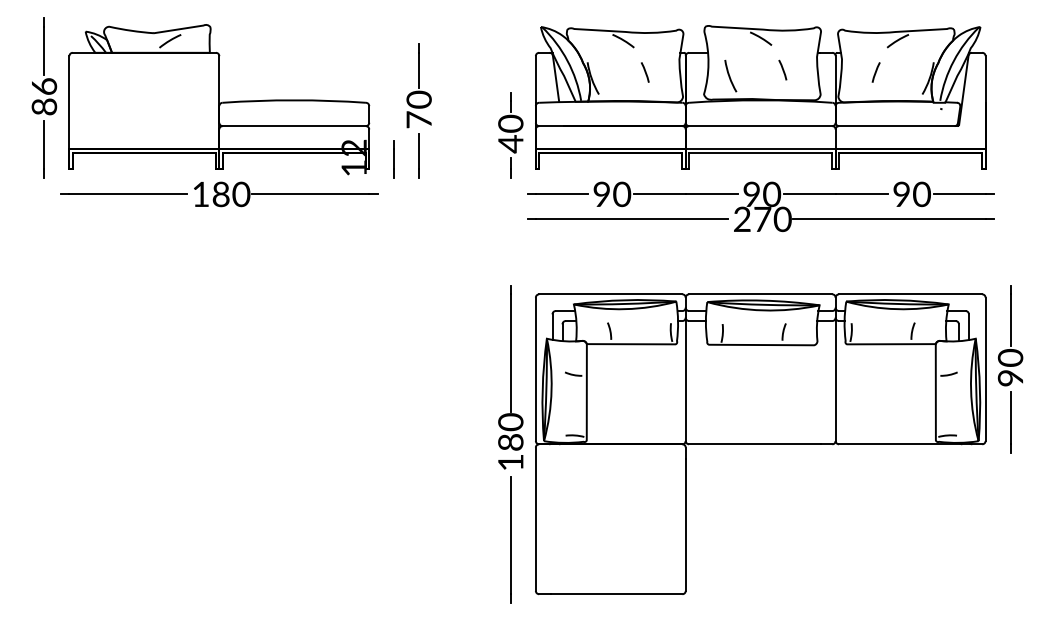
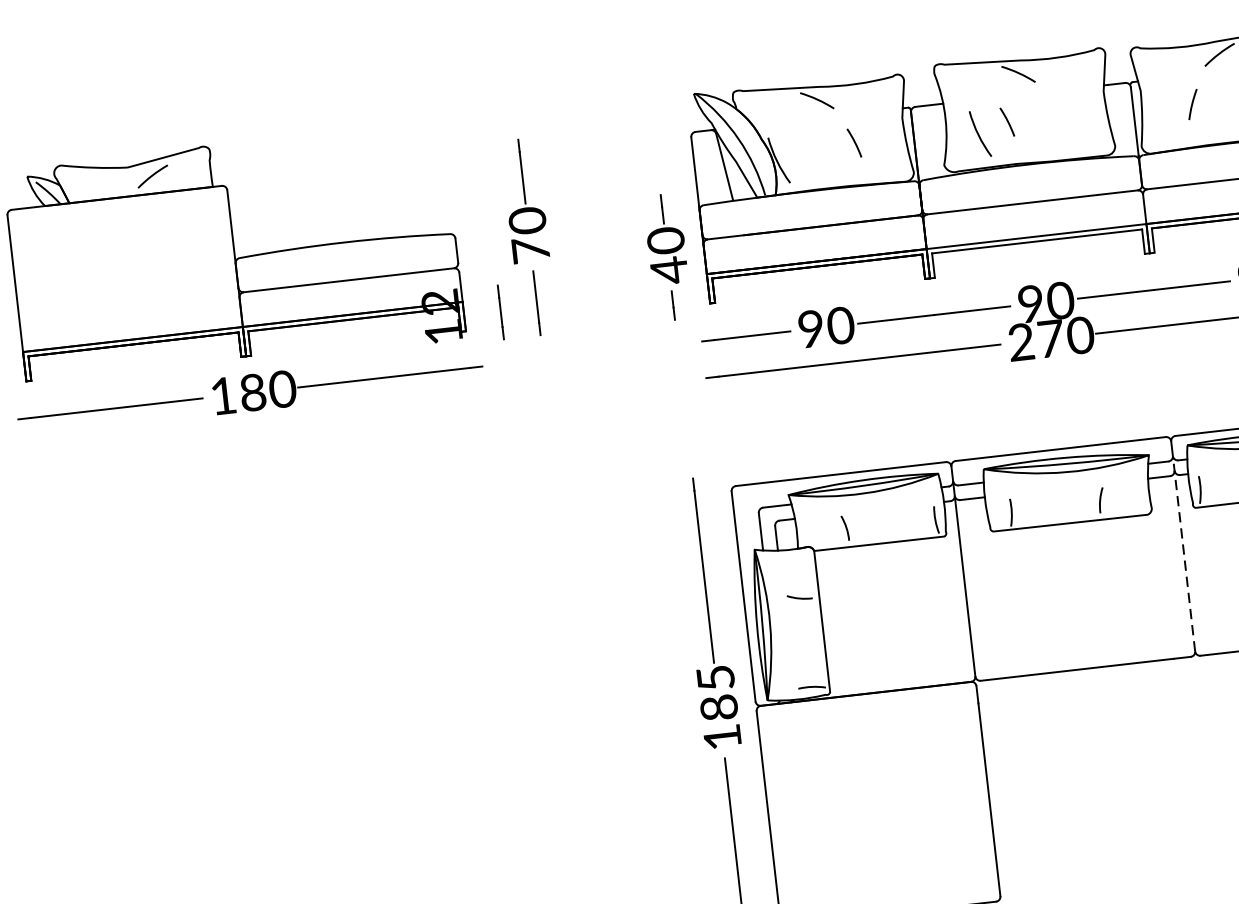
line: (782, 69) -> (1006, 121), moved
line: (835, 375) -> (1183, 555), solid -> dashed
text: (510, 422) -> (715, 678), 180 -> 185

